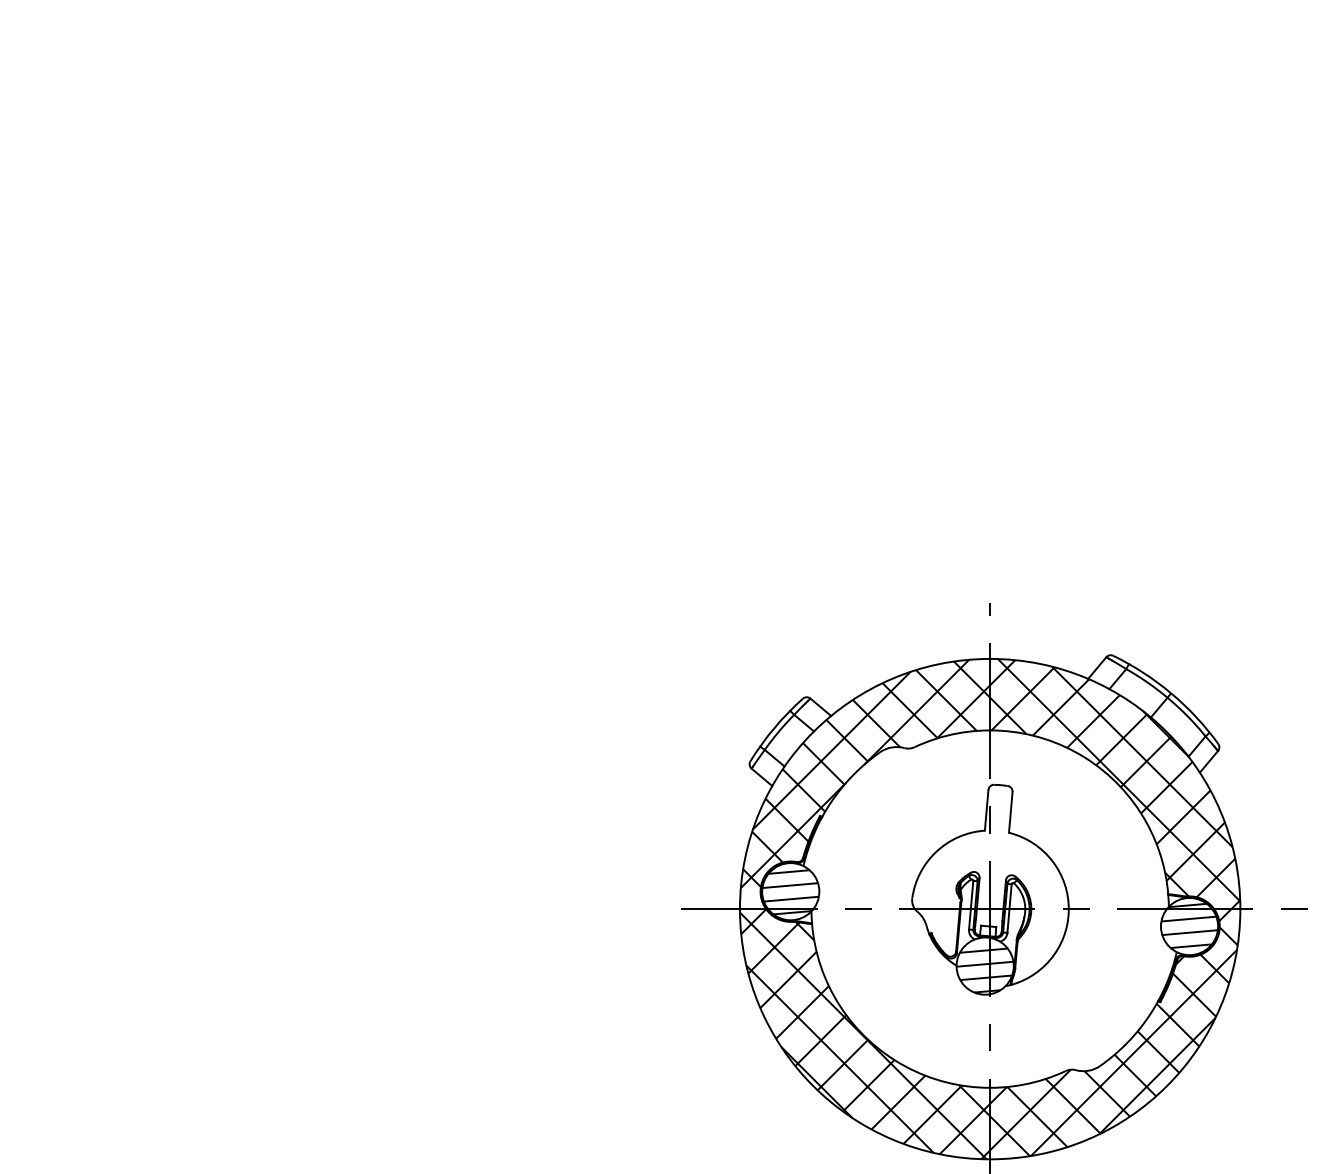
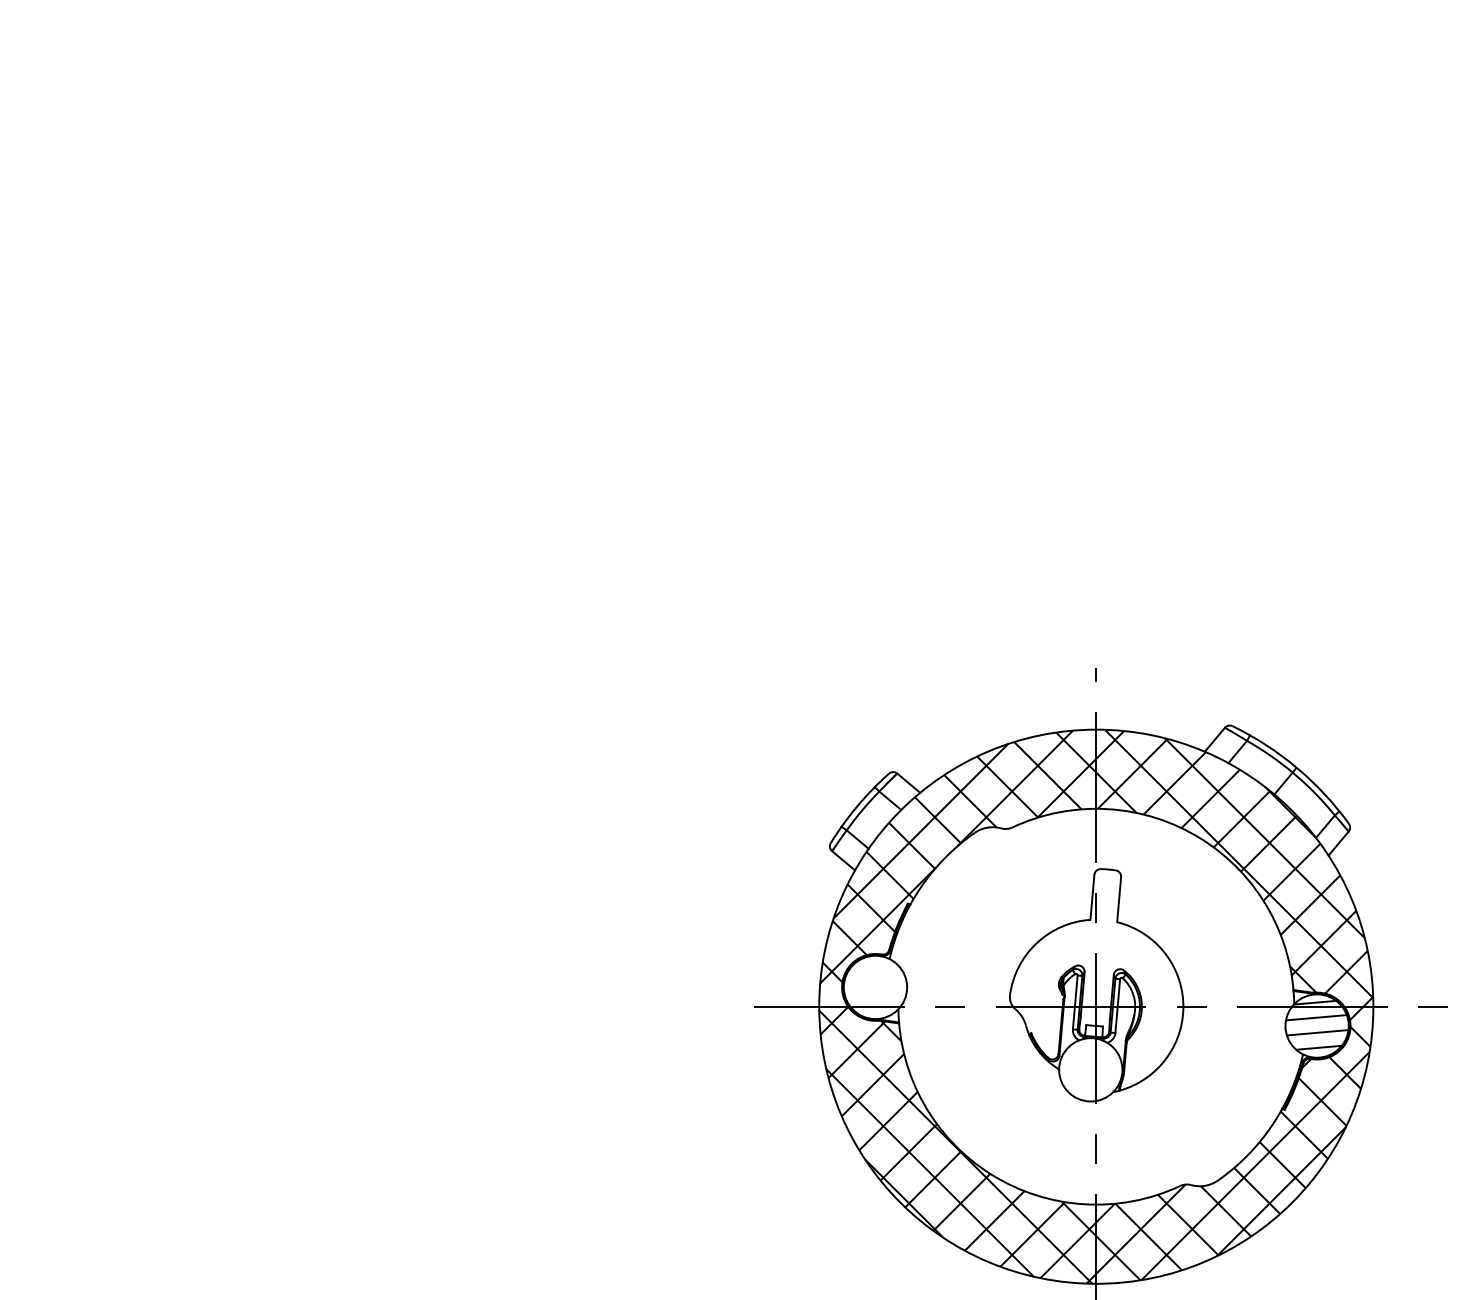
hatch: (790, 891) -> (875, 987), removed
hatch: (984, 970) -> (1090, 1074), removed

